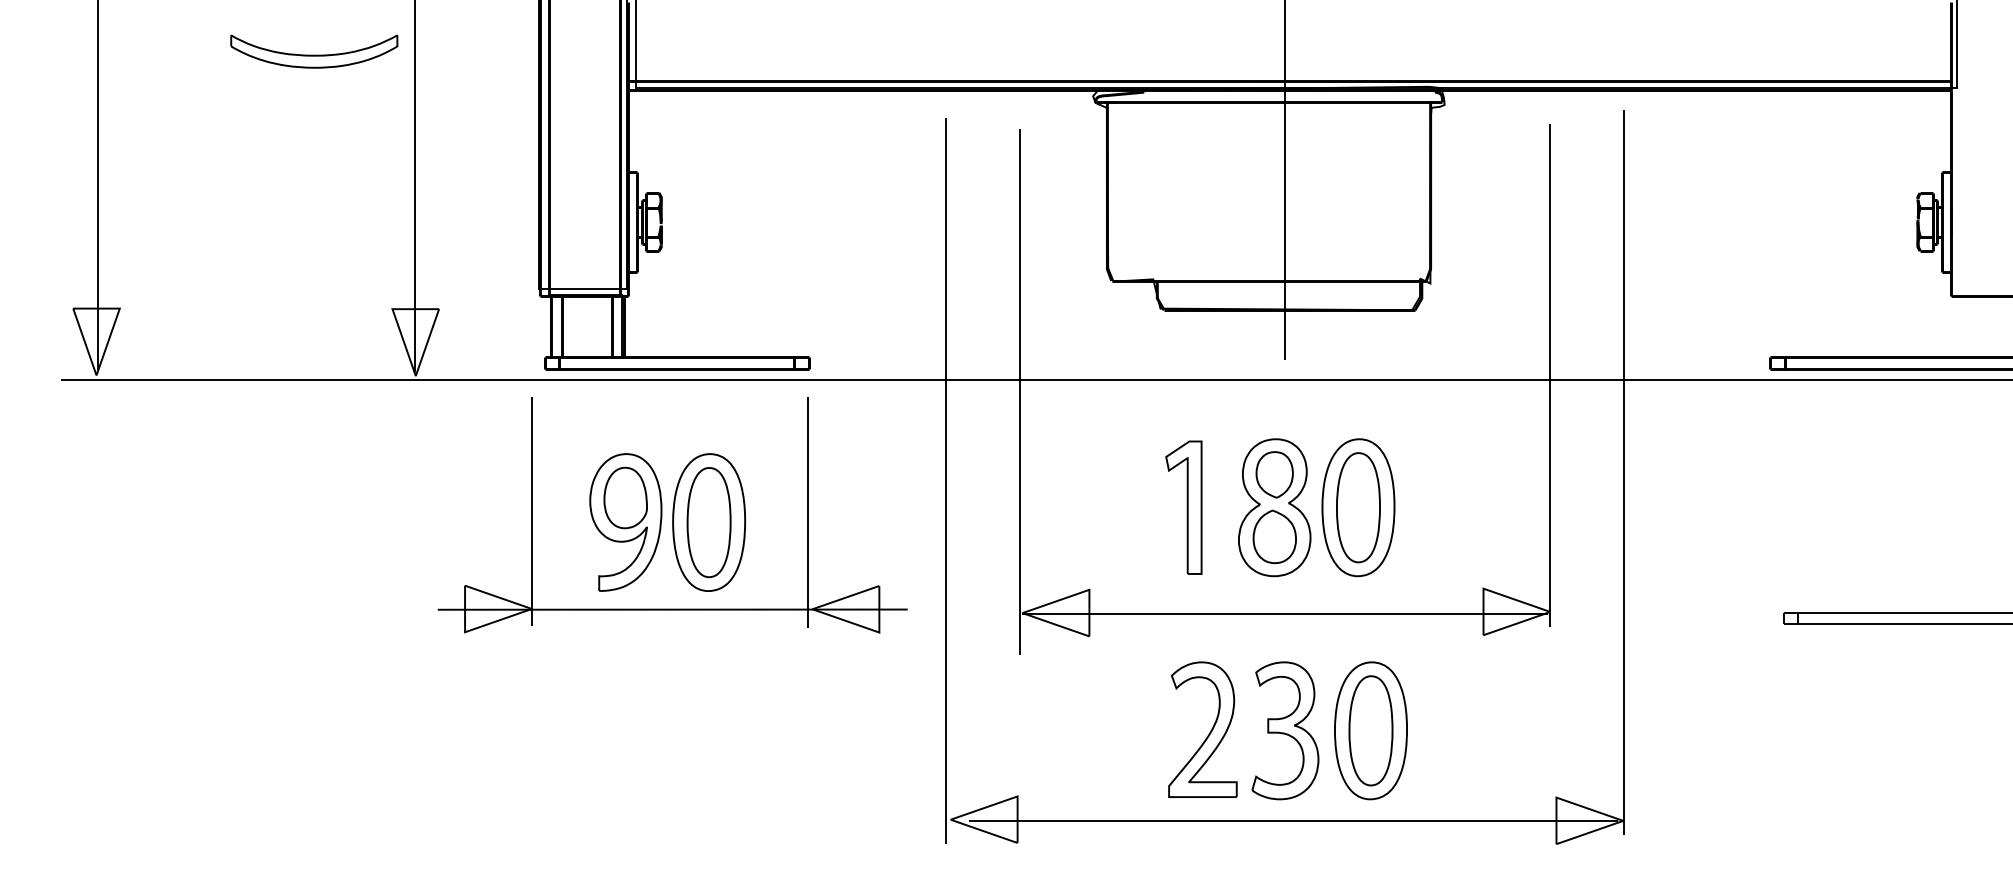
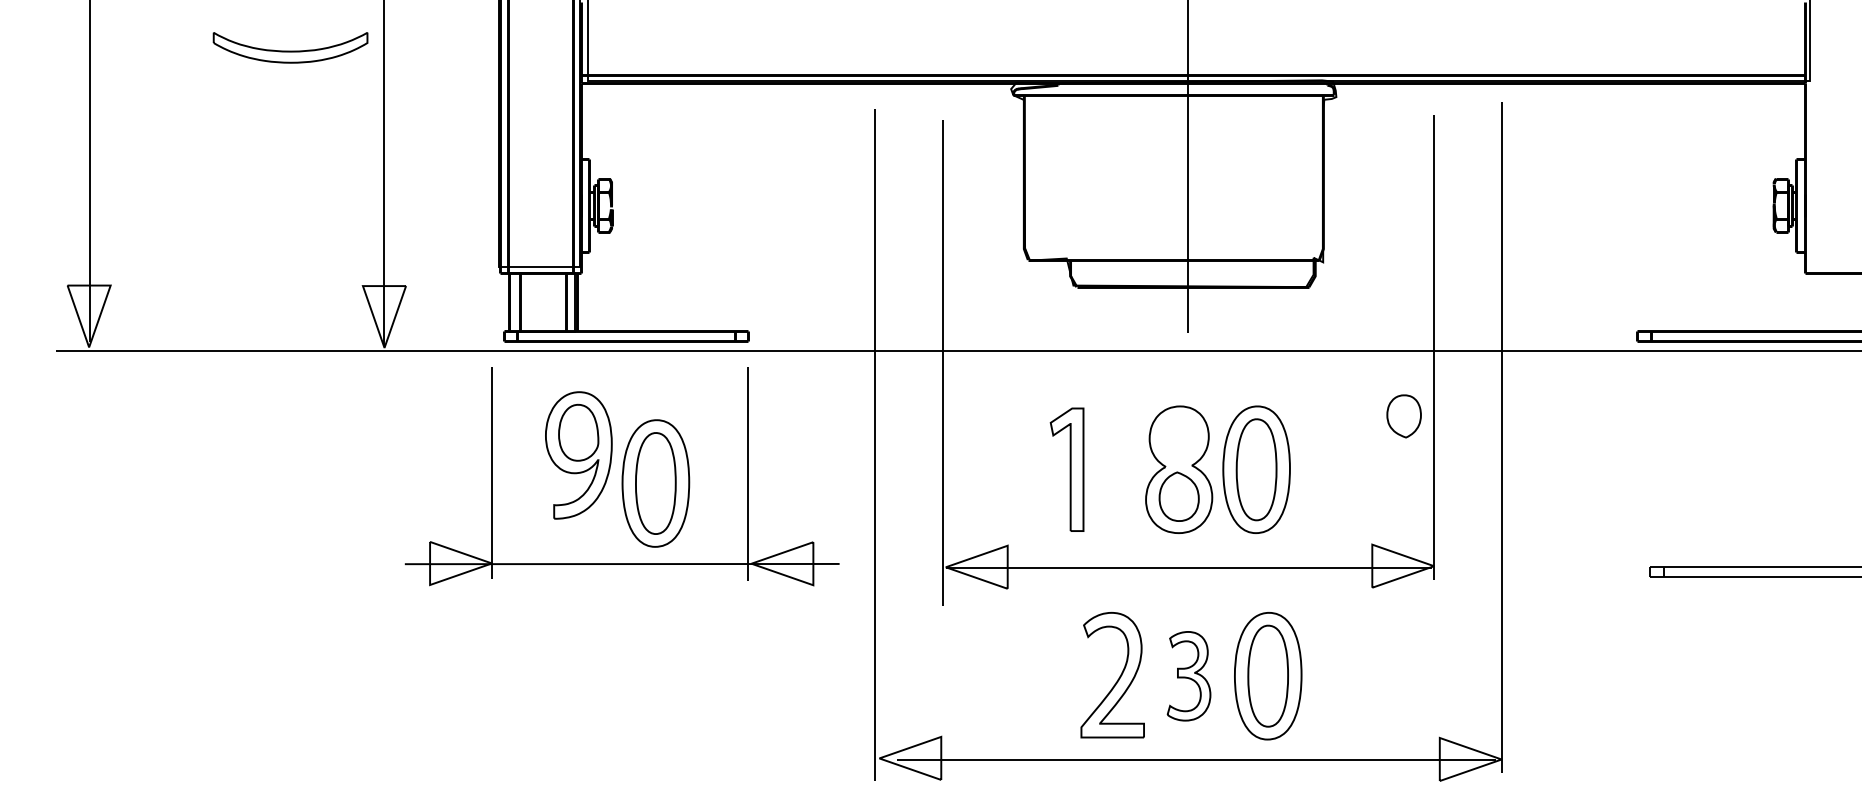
part: (1274, 474) -> (1403, 416), moved
part: (1183, 507) -> (1066, 469), moved
part: (625, 522) -> (578, 455), moved
part: (1284, 731) -> (1188, 676), size x0.7

